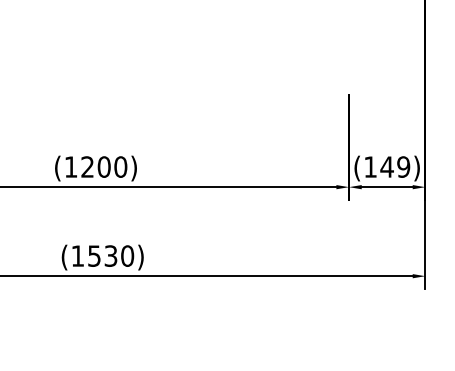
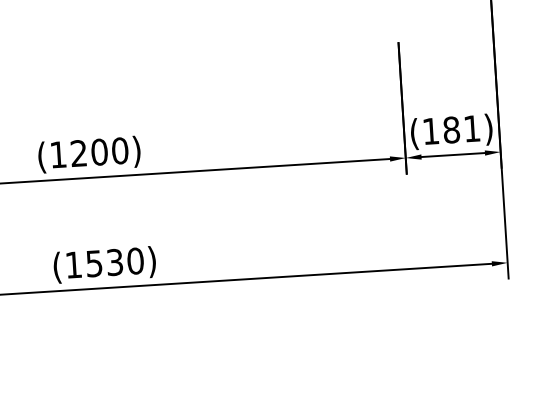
text: (395, 166) -> (461, 128), (149) -> (181)

